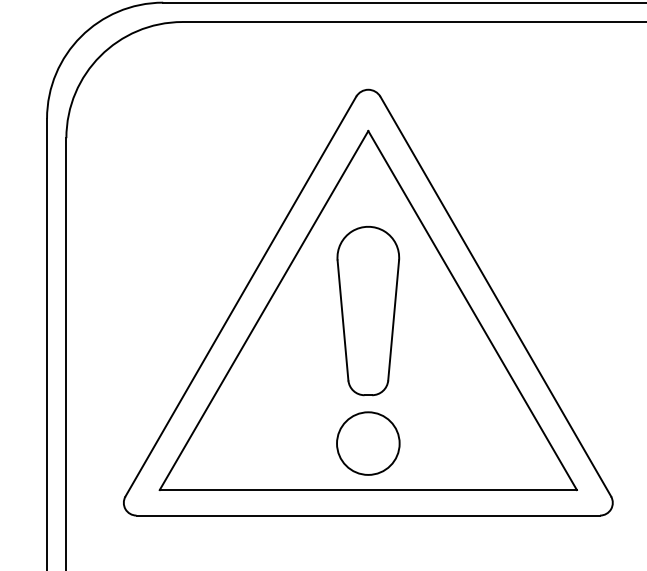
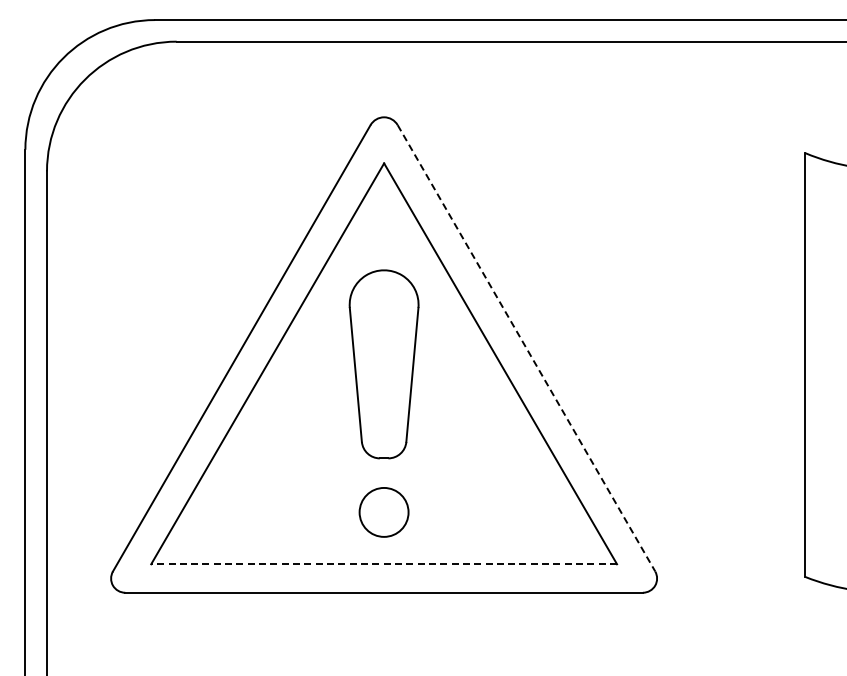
line: (495, 296) -> (526, 348), solid -> dashed
circle: (367, 443) -> (383, 512), size x0.7
line: (368, 490) -> (384, 564), solid -> dashed

